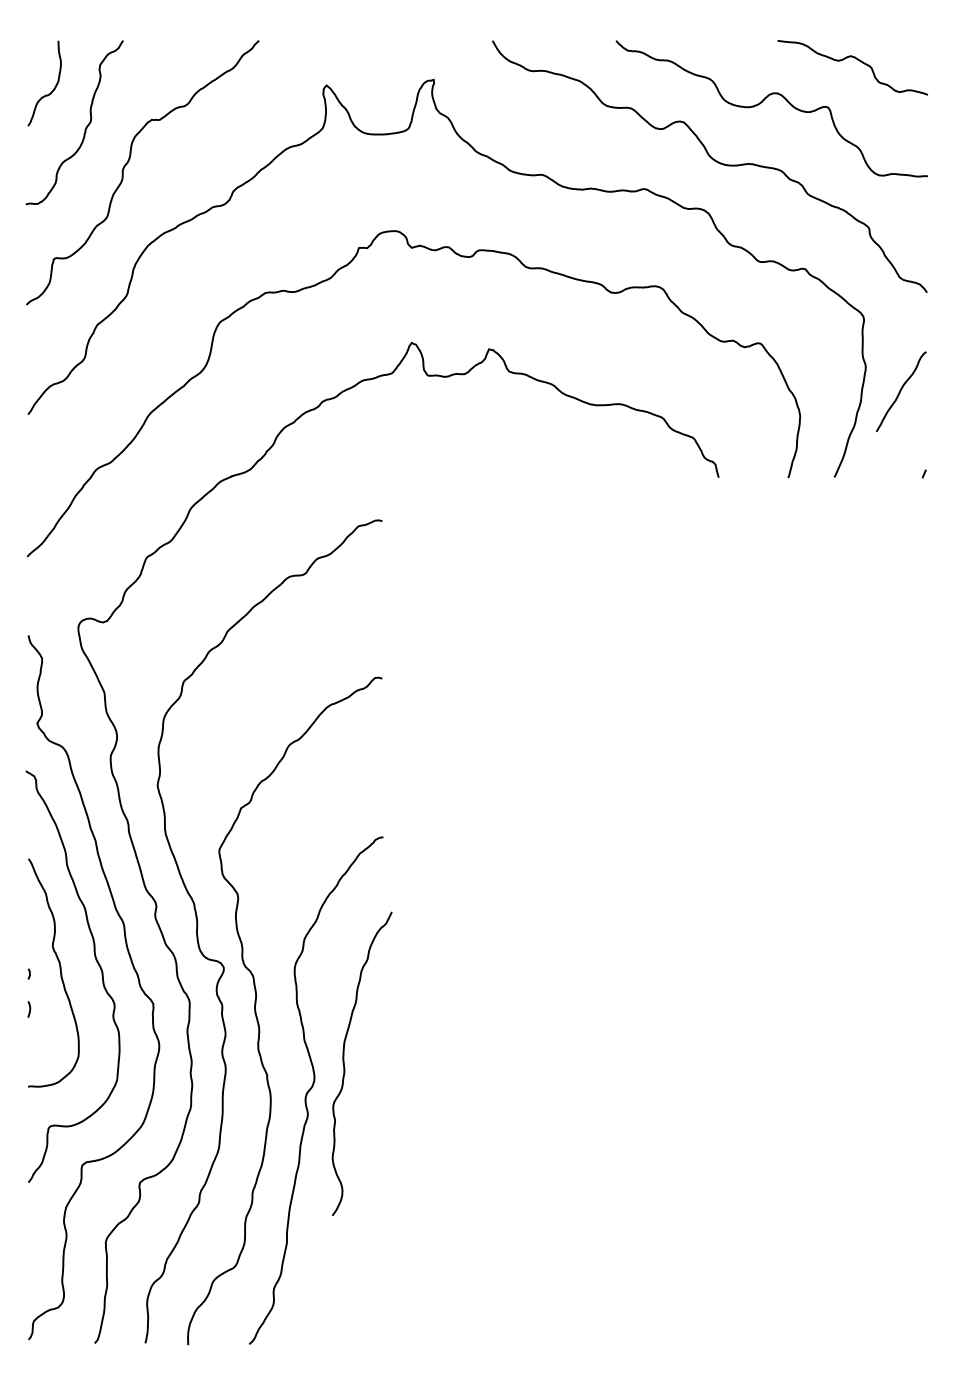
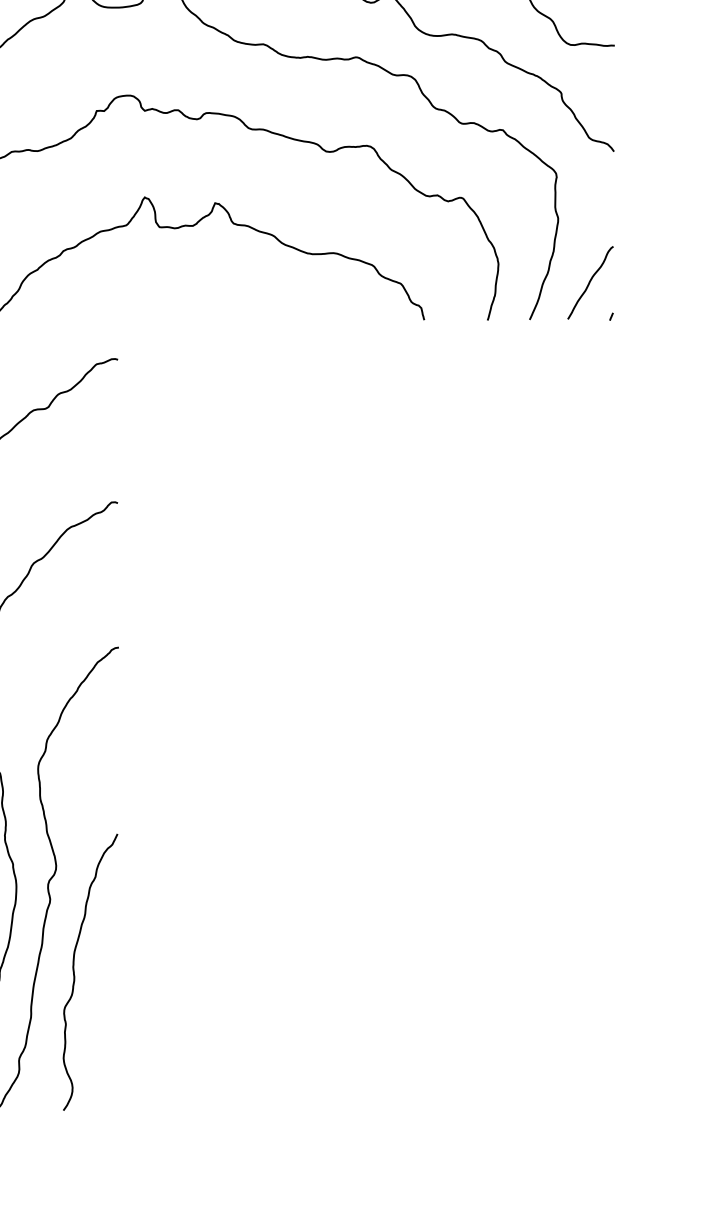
curve: (900, 391) -> (589, 282), moved
curve: (345, 1067) -> (75, 975), moved

